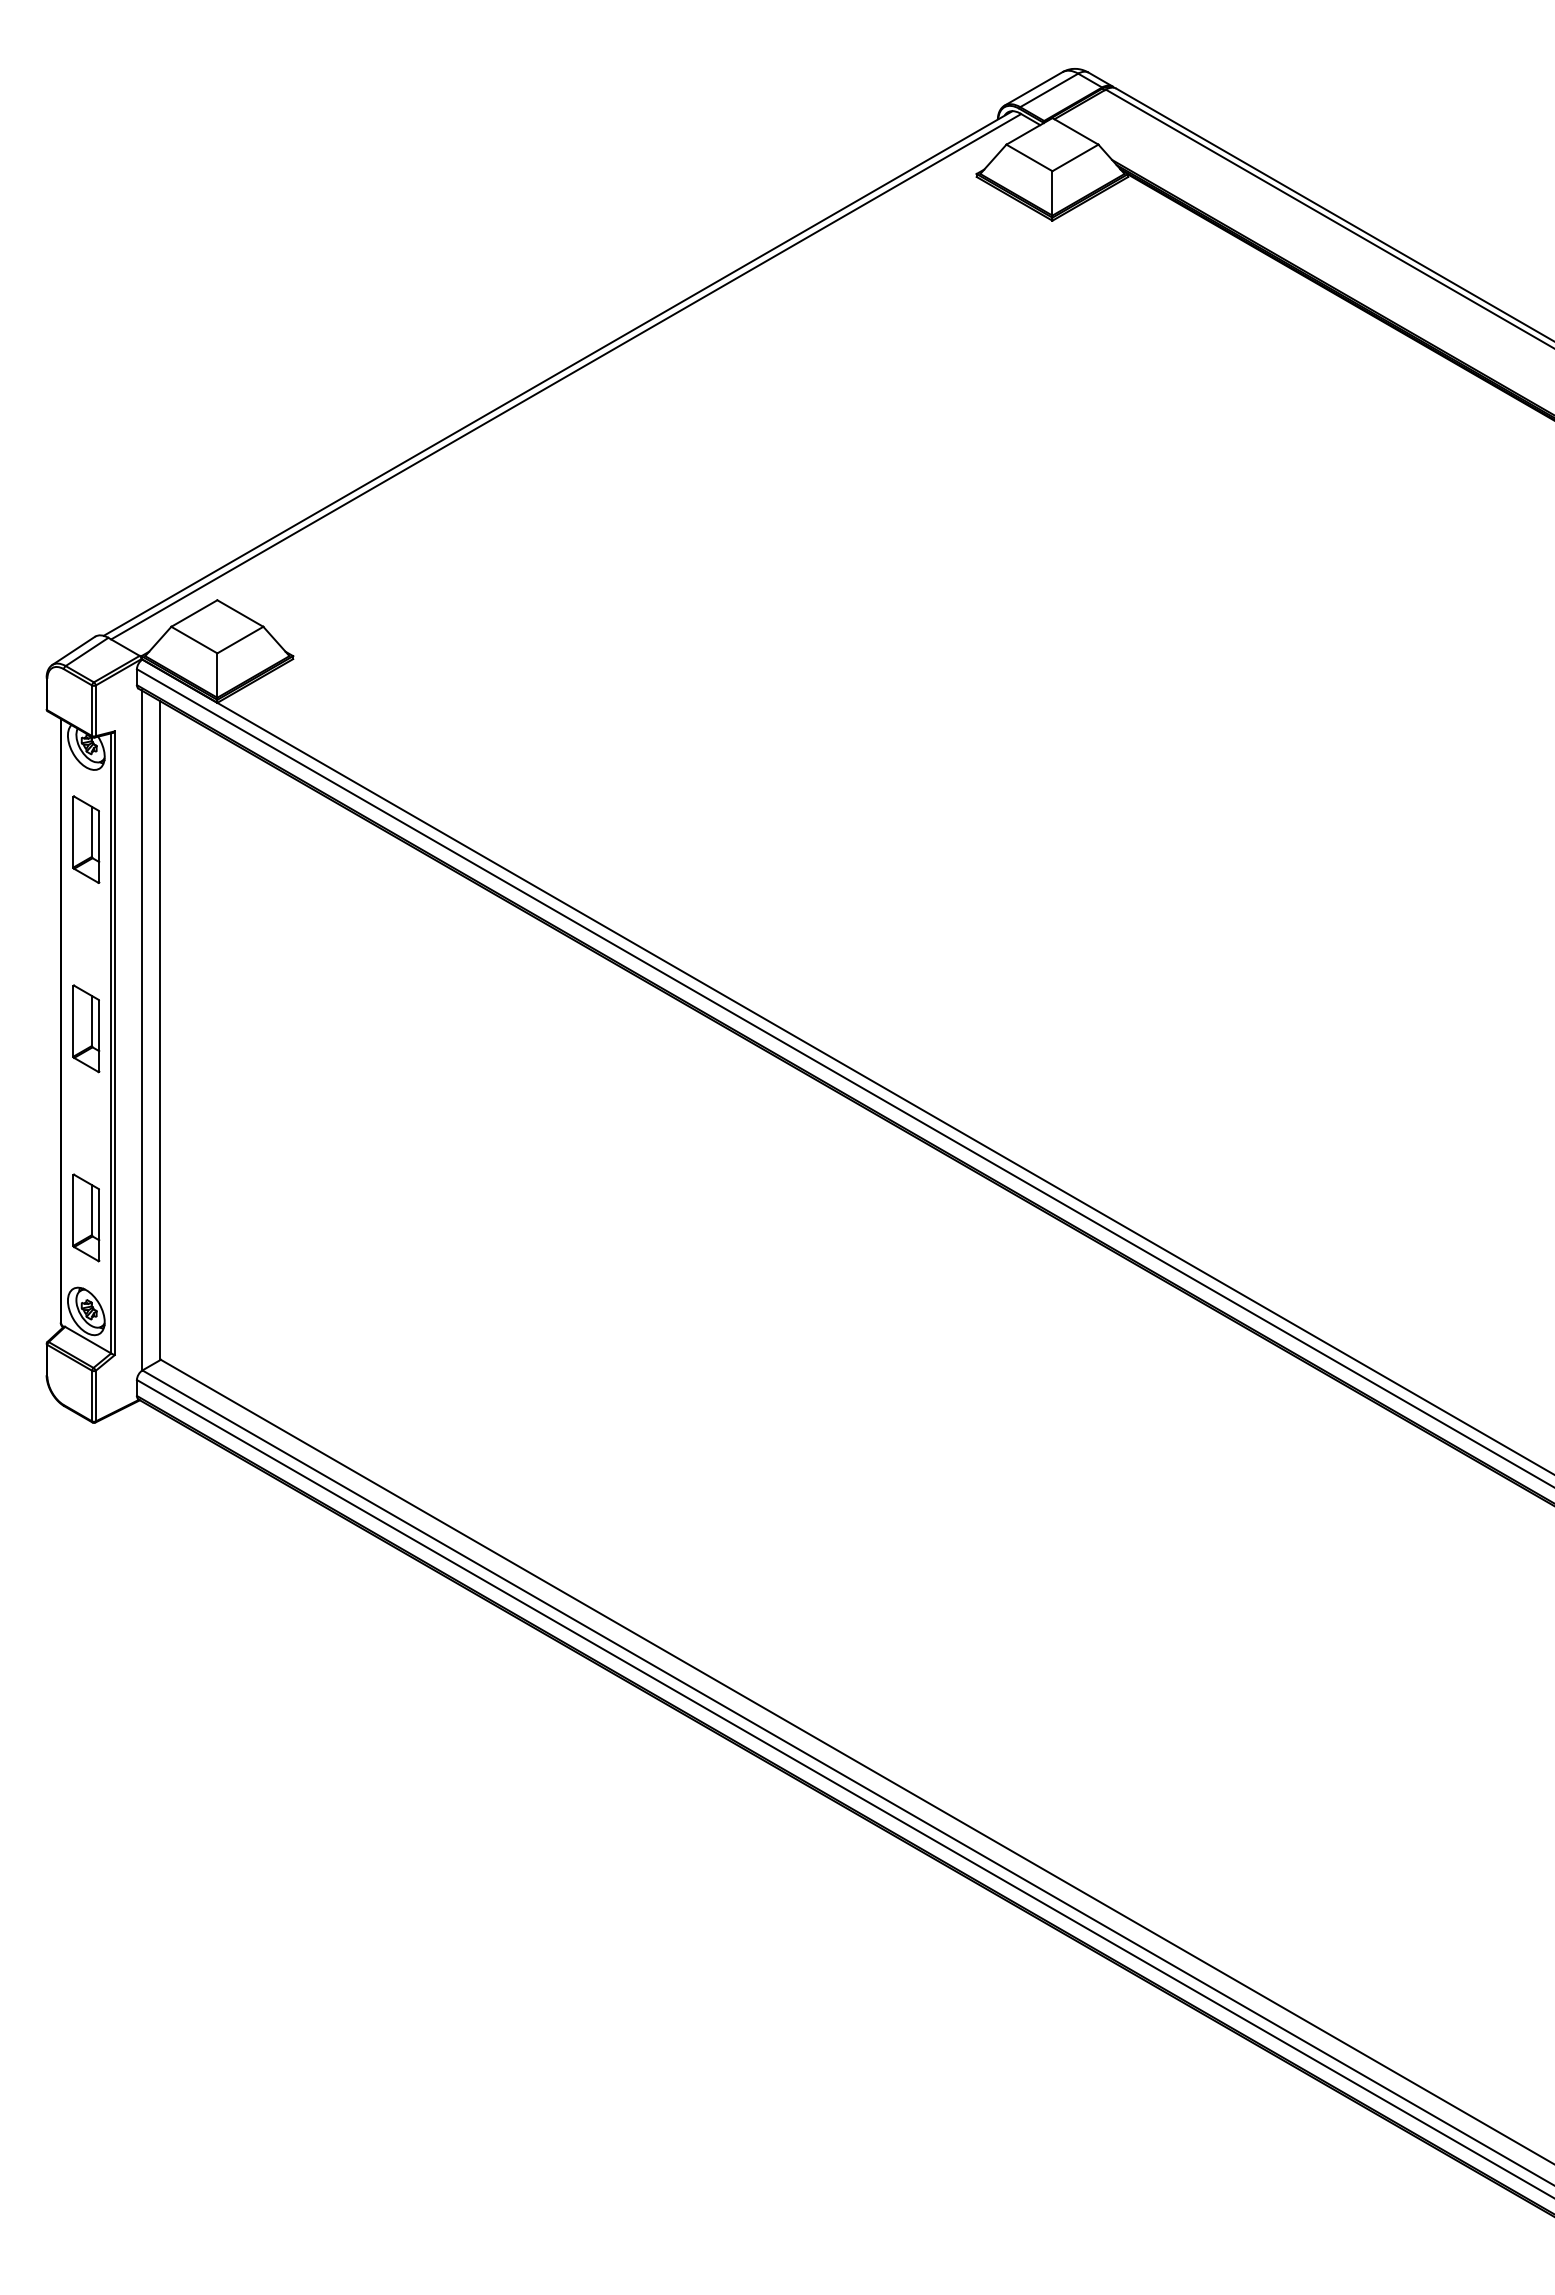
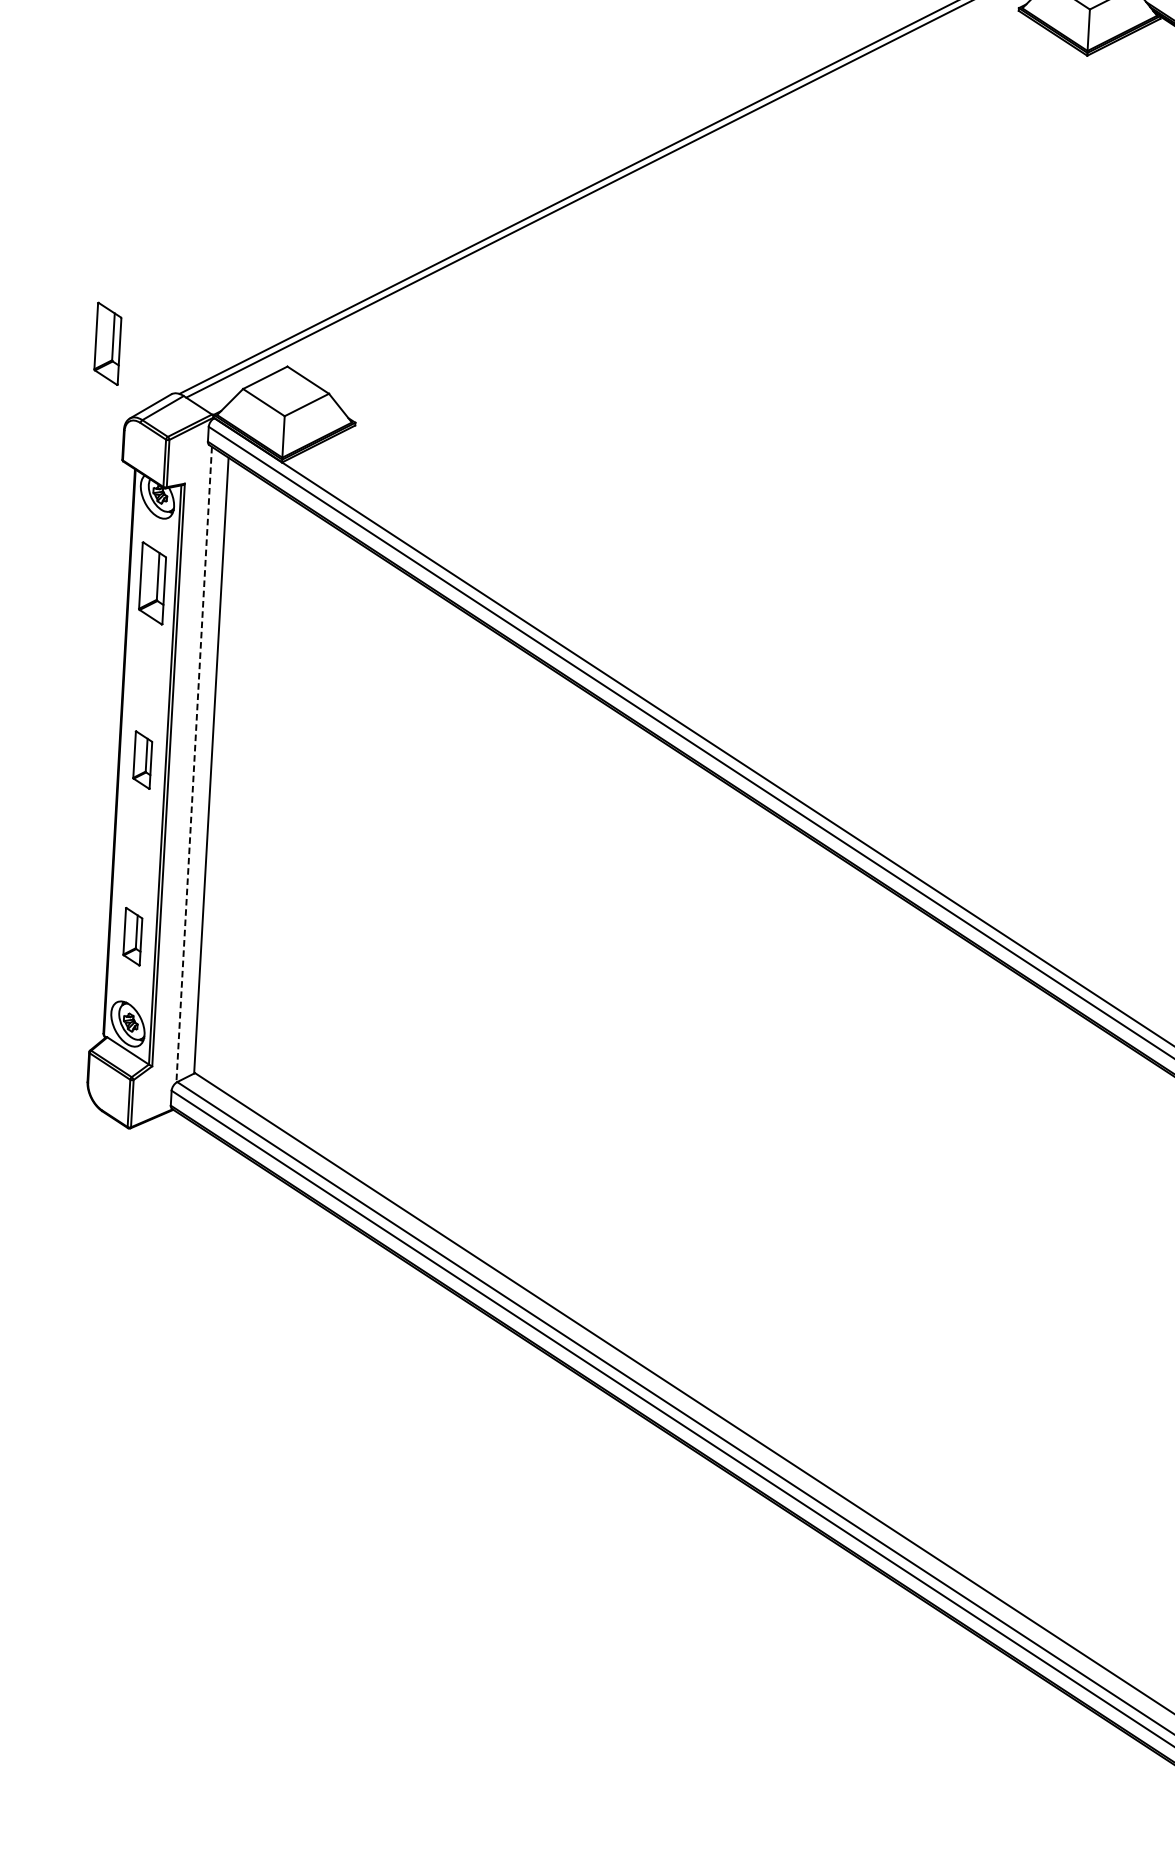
part: (24, 586) -> (108, 343), added
part: (86, 1028) -> (142, 759), size x0.7
line: (141, 1031) -> (194, 765), solid -> dashed
part: (86, 1217) -> (133, 936), size x0.7

